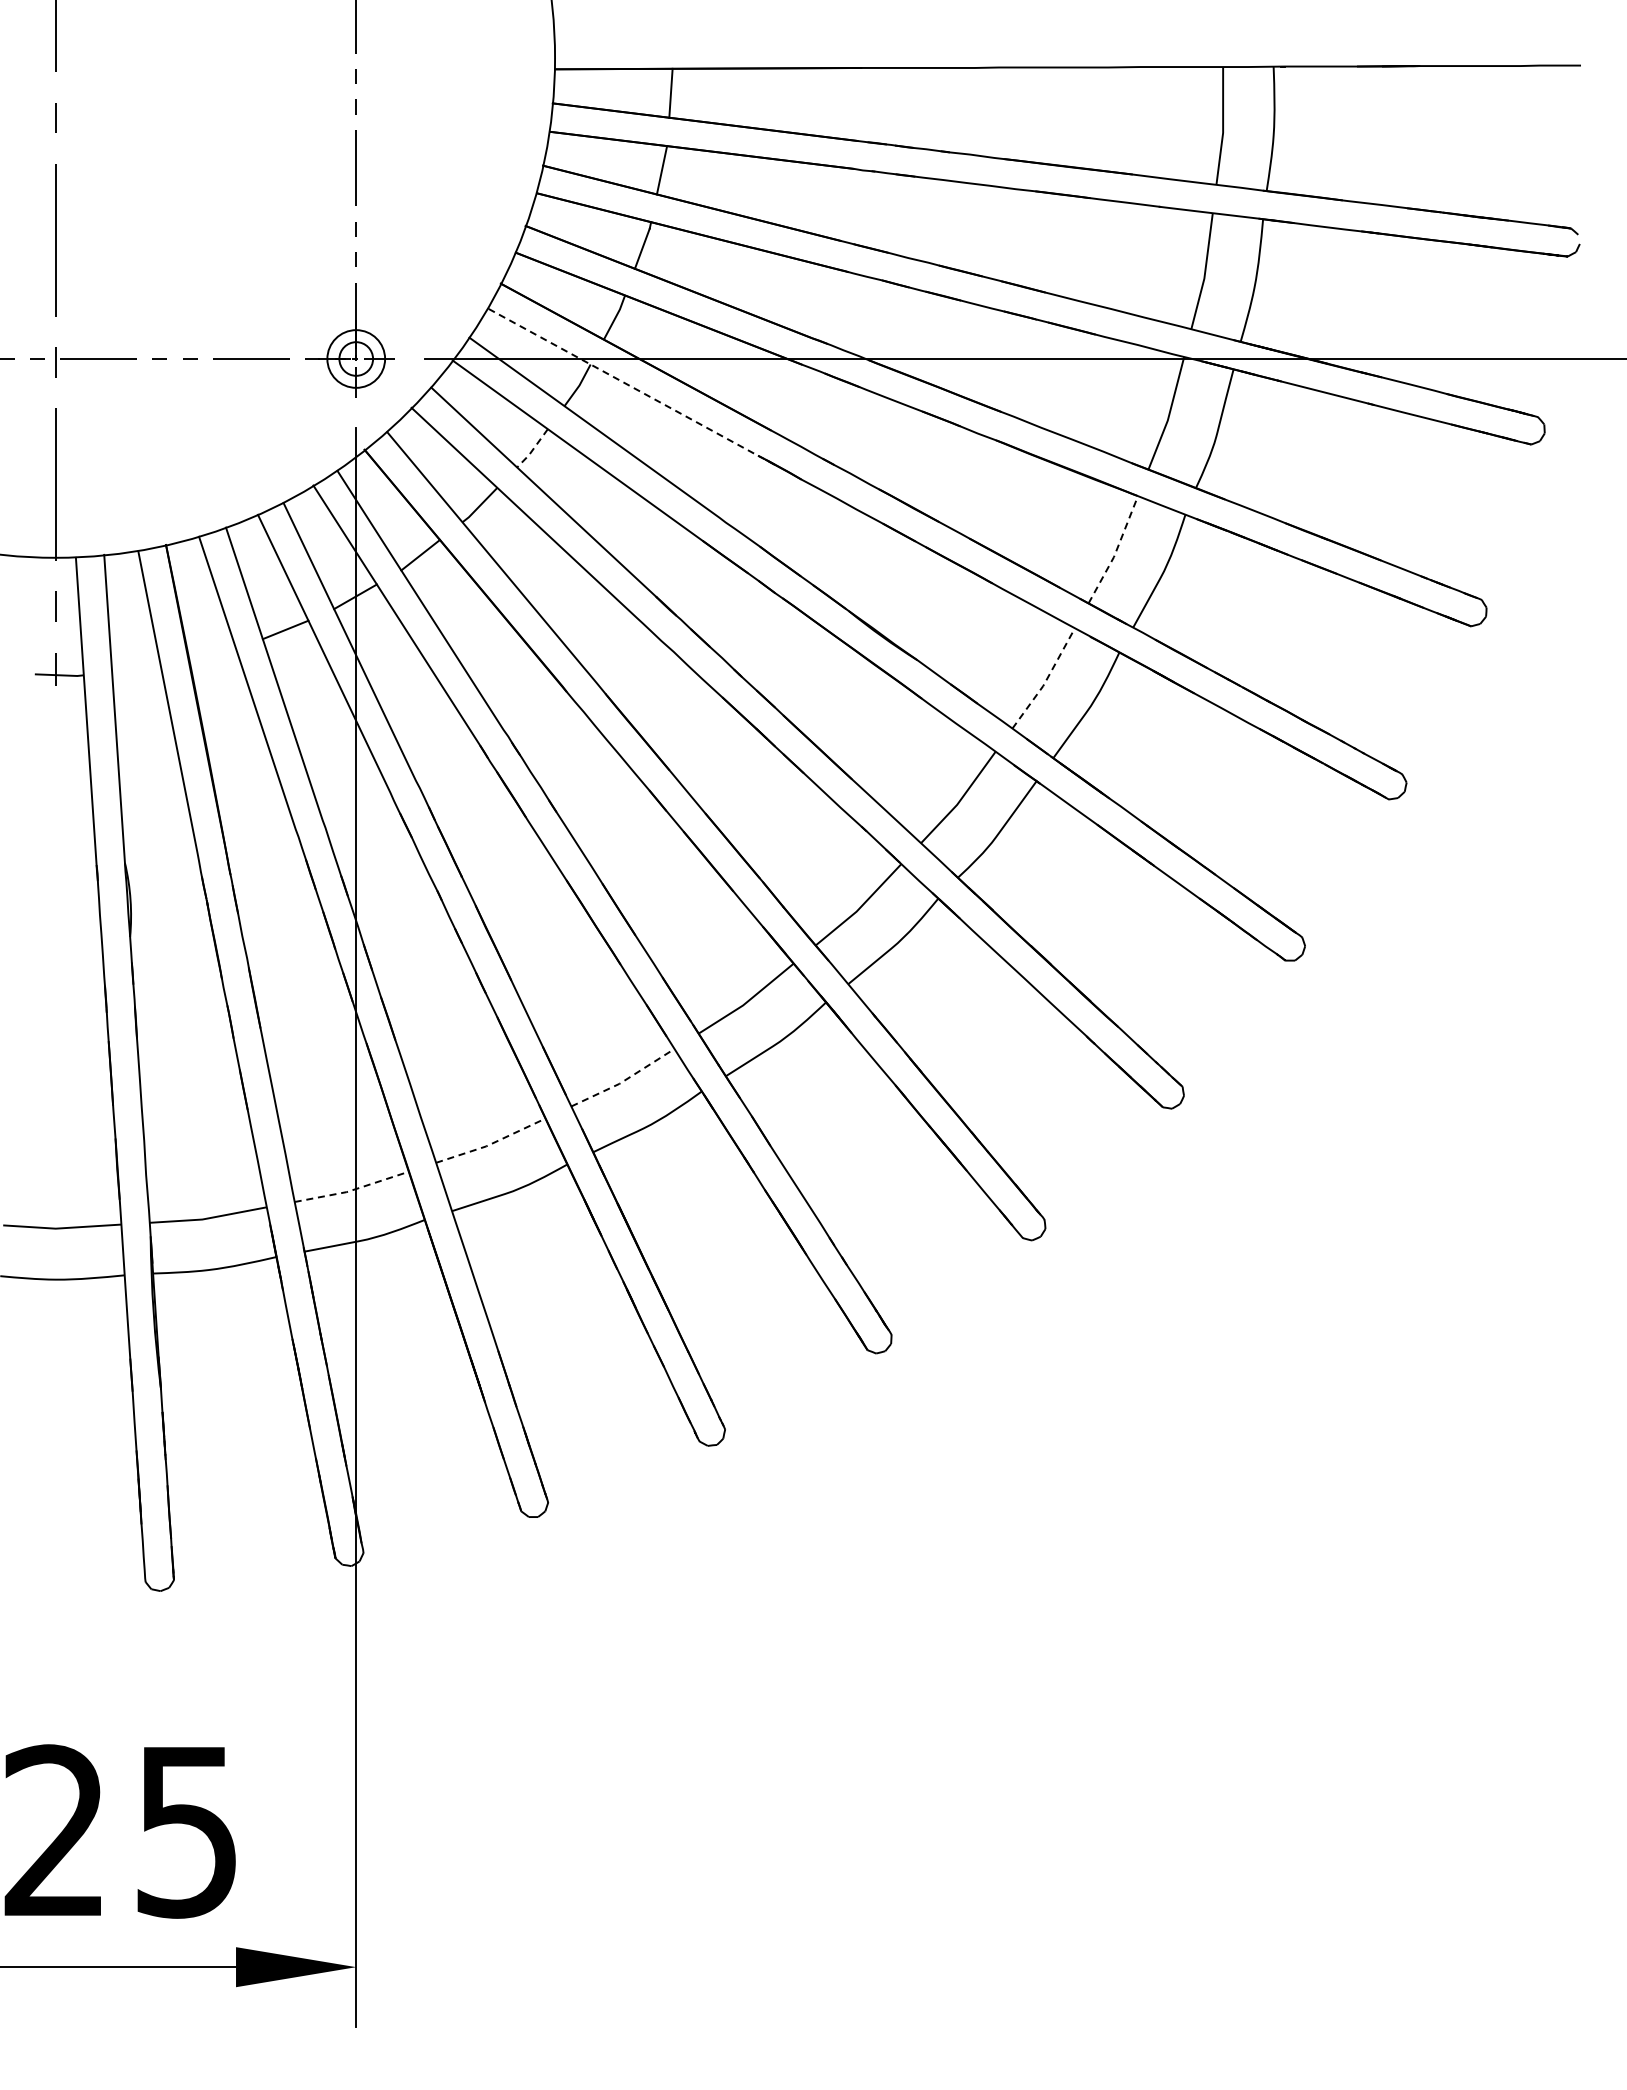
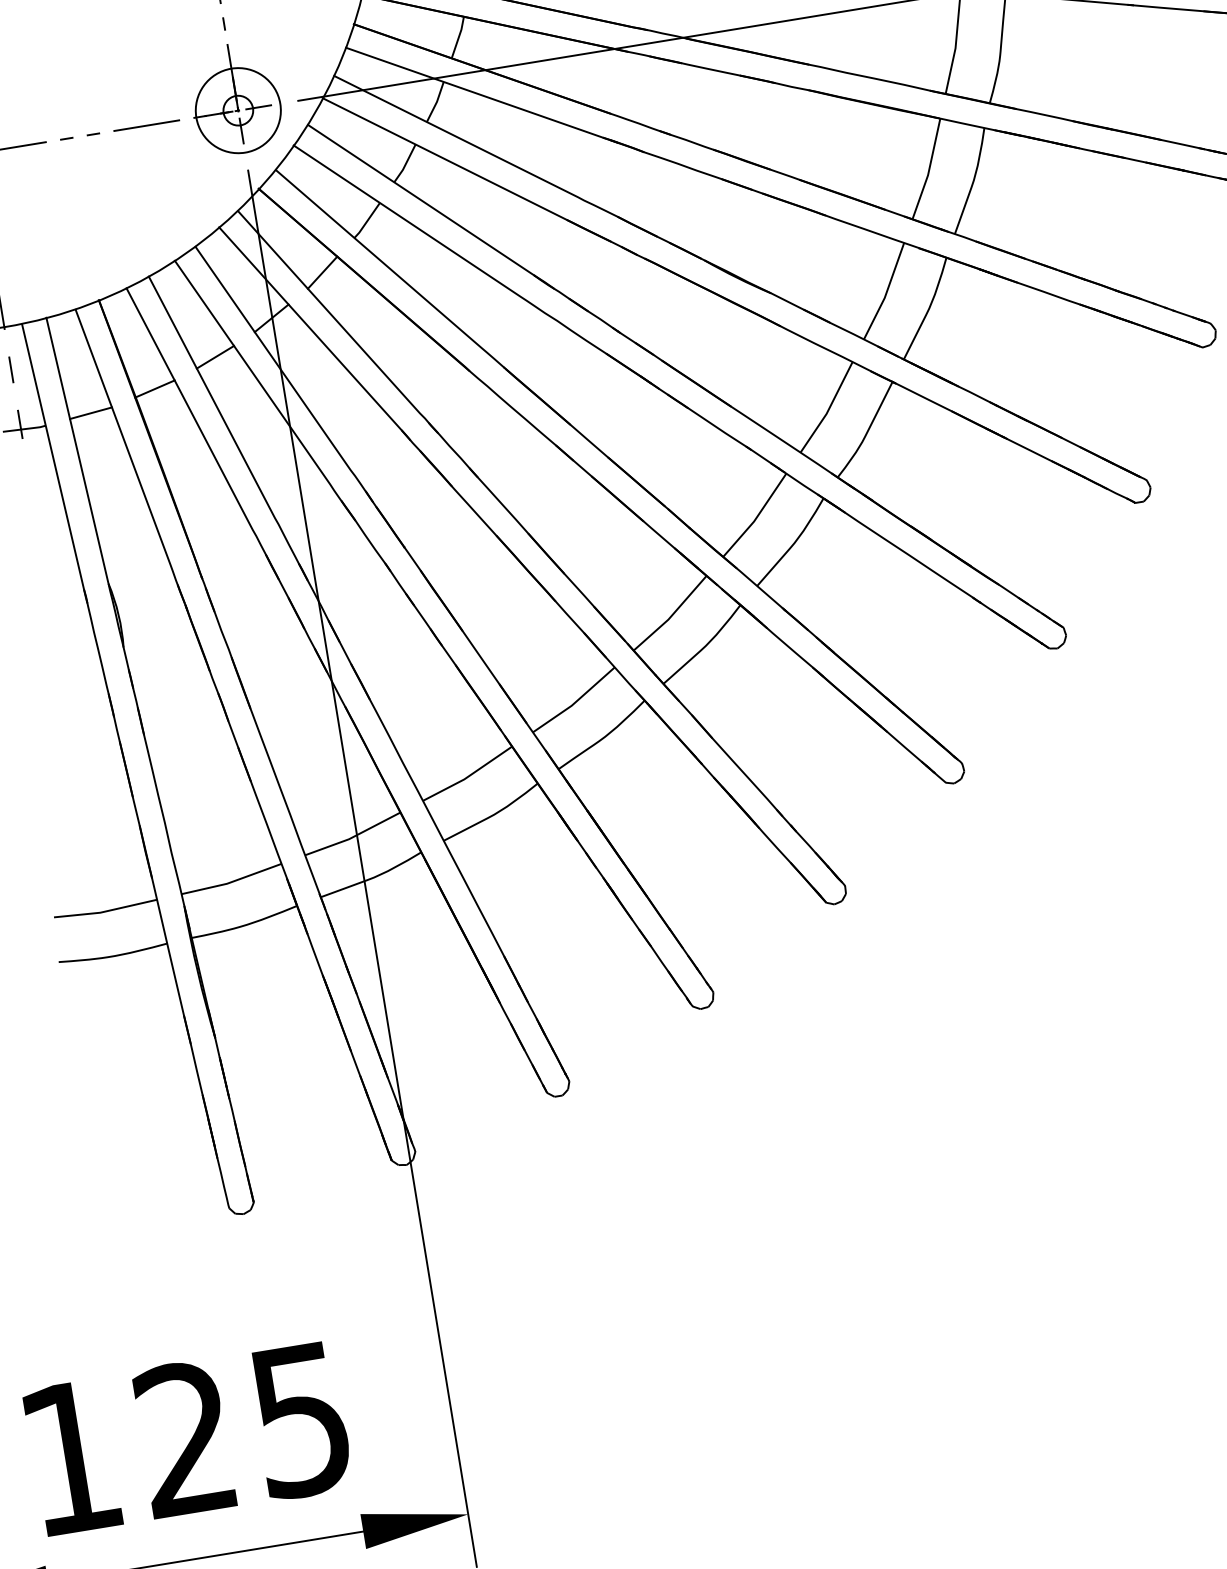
circle: (356, 358) -> (238, 110), size x1.67
line: (631, 386) -> (482, 95), dashed -> solid
line: (533, 449) -> (406, 164), dashed -> solid
line: (1116, 551) -> (929, 170), dashed -> solid
line: (211, 654) -> (154, 389), added
line: (136, 669) -> (90, 413), added
line: (1046, 680) -> (886, 292), dashed -> solid
line: (624, 1080) -> (575, 702), dashed -> solid
line: (491, 1143) -> (468, 776), dashed -> solid
line: (352, 1190) -> (353, 836), dashed -> solid

